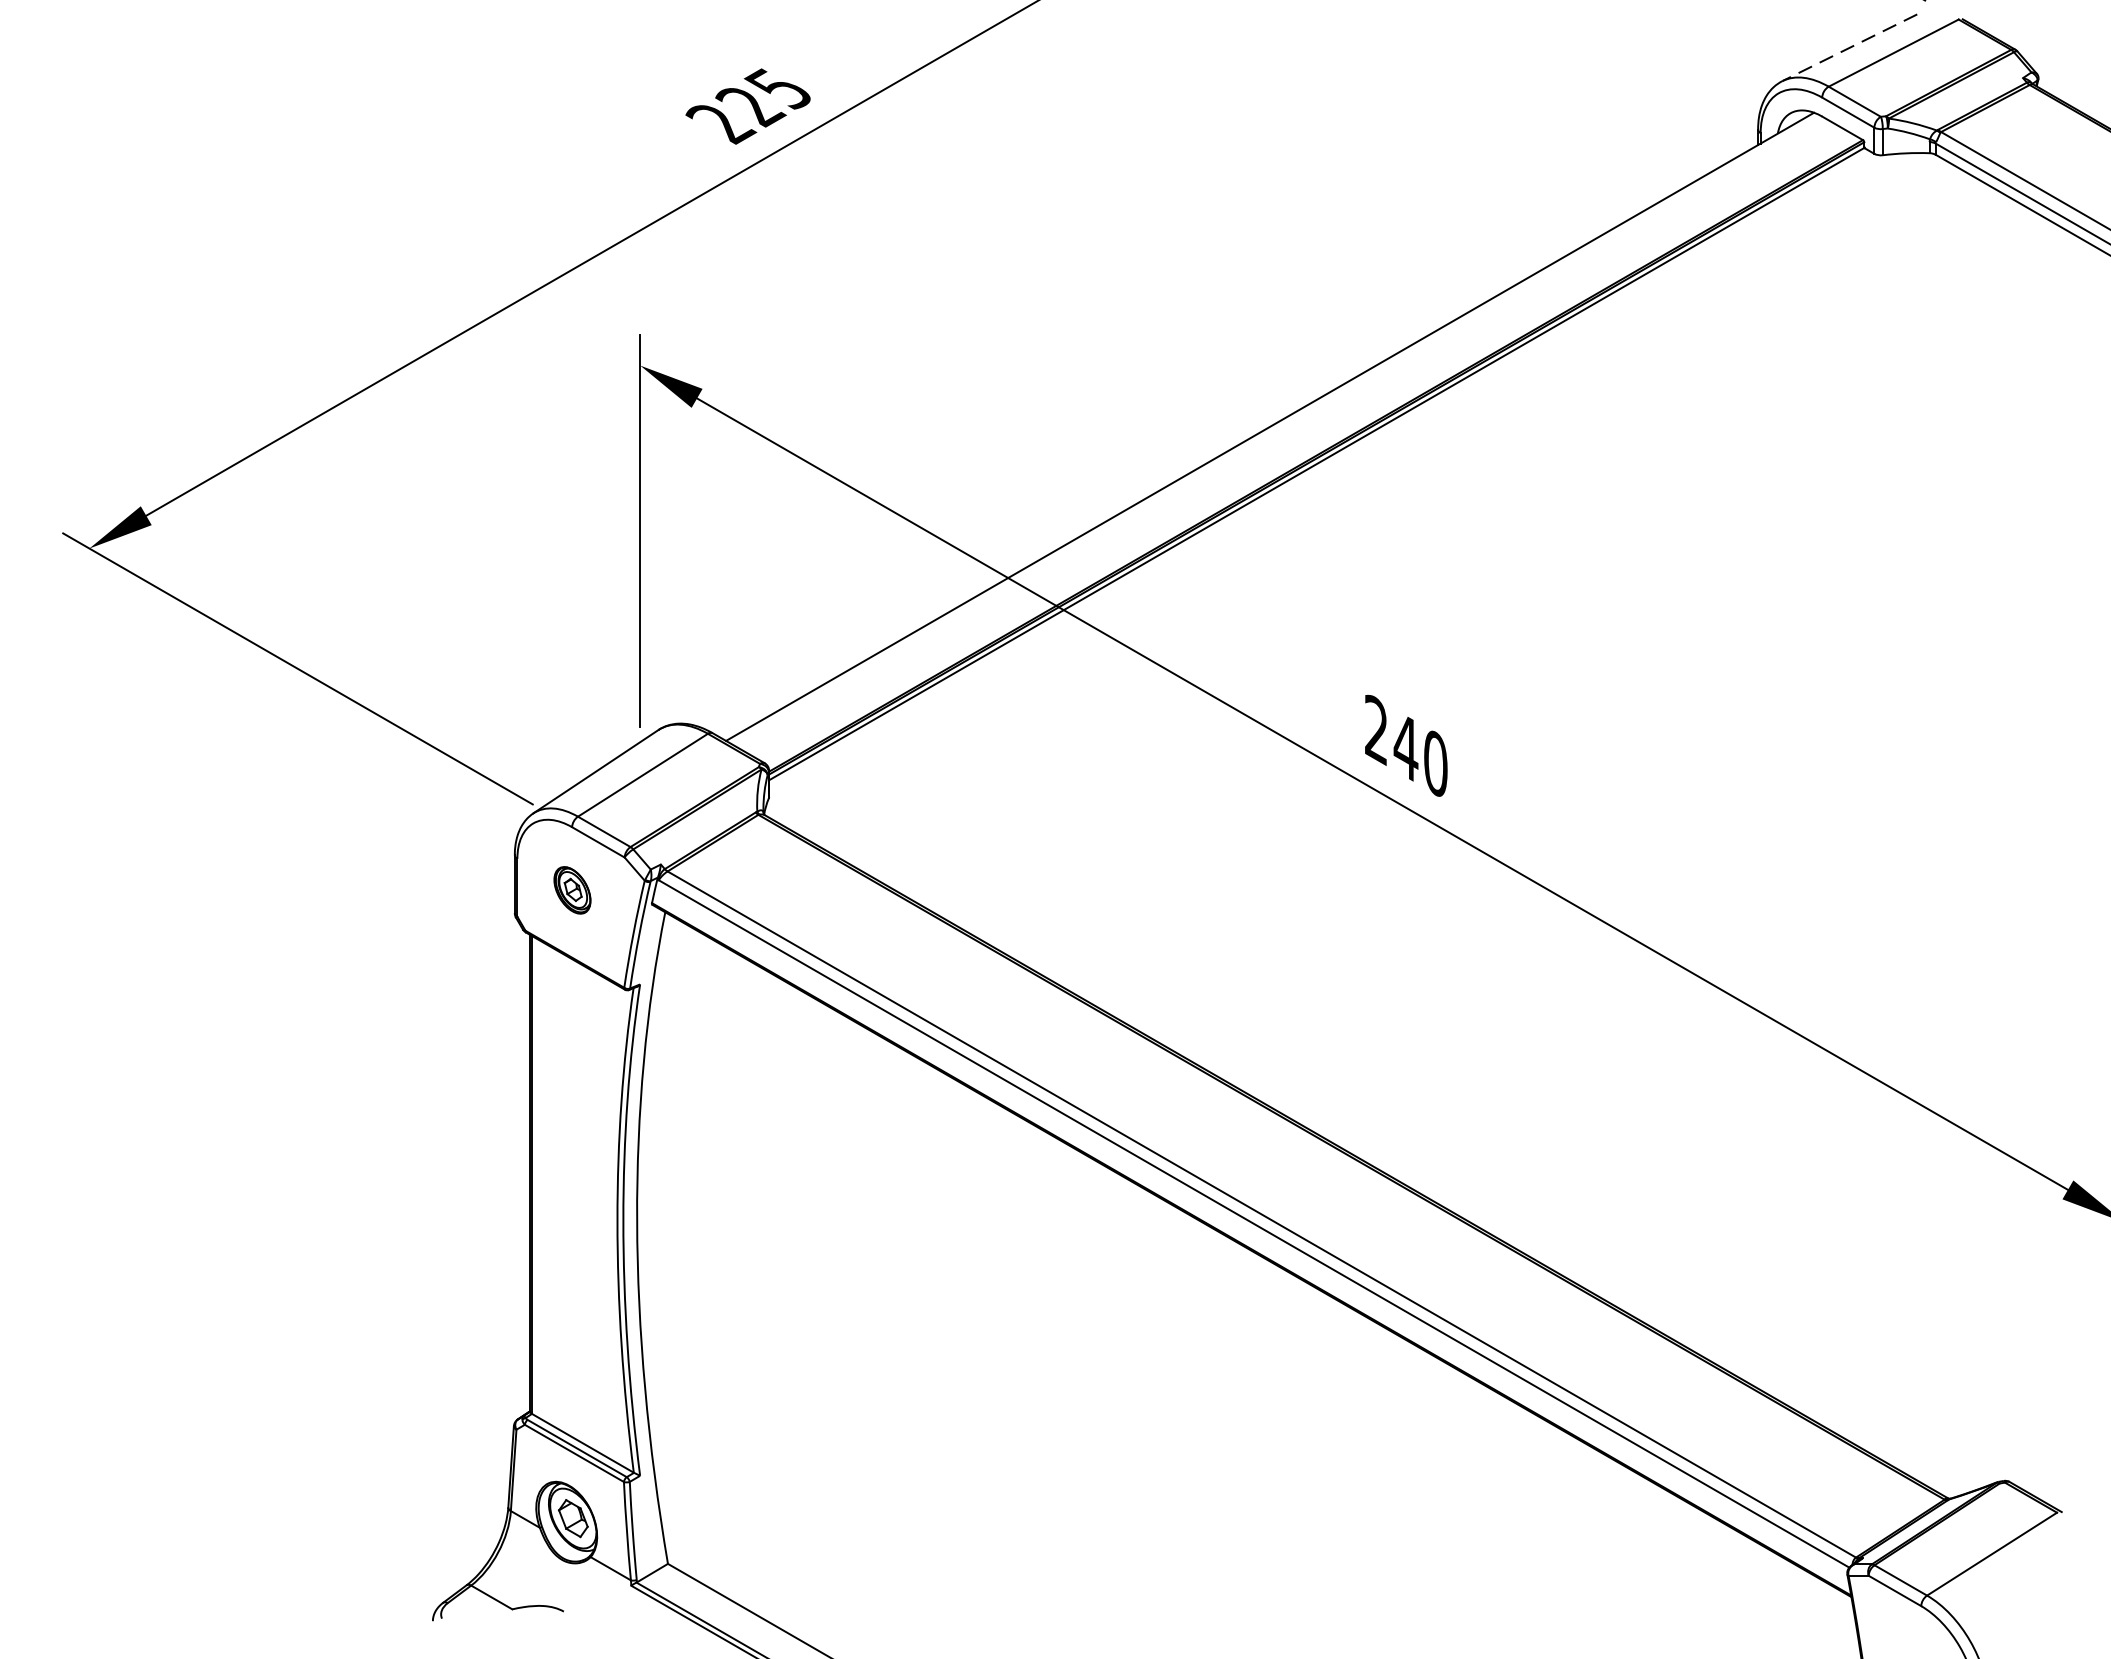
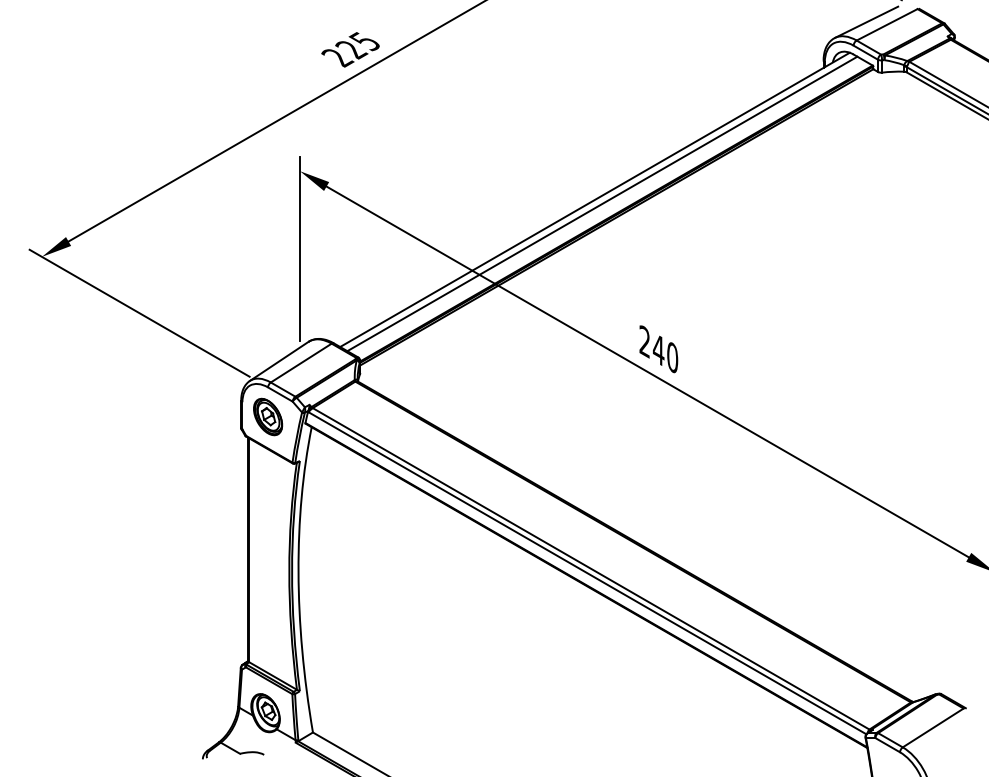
line: (1849, 48) -> (866, 22), dashed -> solid
line: (1286, 434) -> (602, 203), added
part: (573, 889) -> (268, 416), size x1.67

